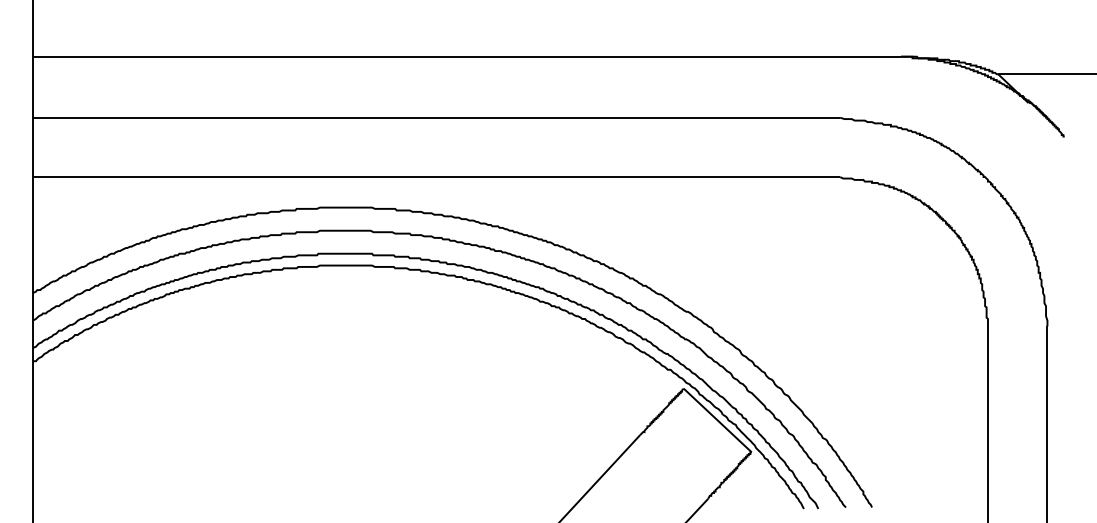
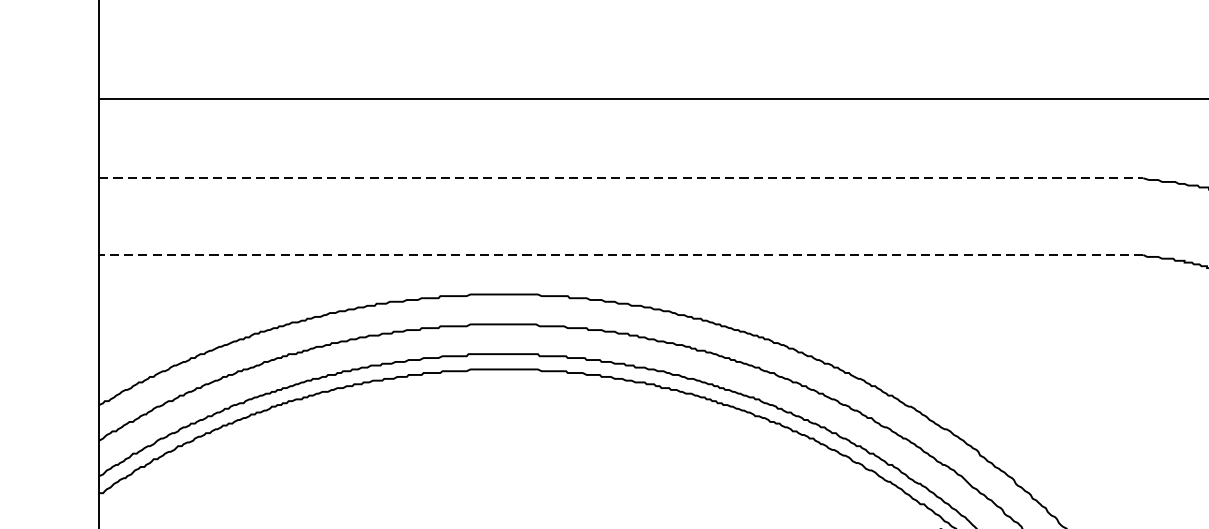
line: (436, 117) -> (621, 177), solid -> dashed
line: (436, 177) -> (621, 255), solid -> dashed

